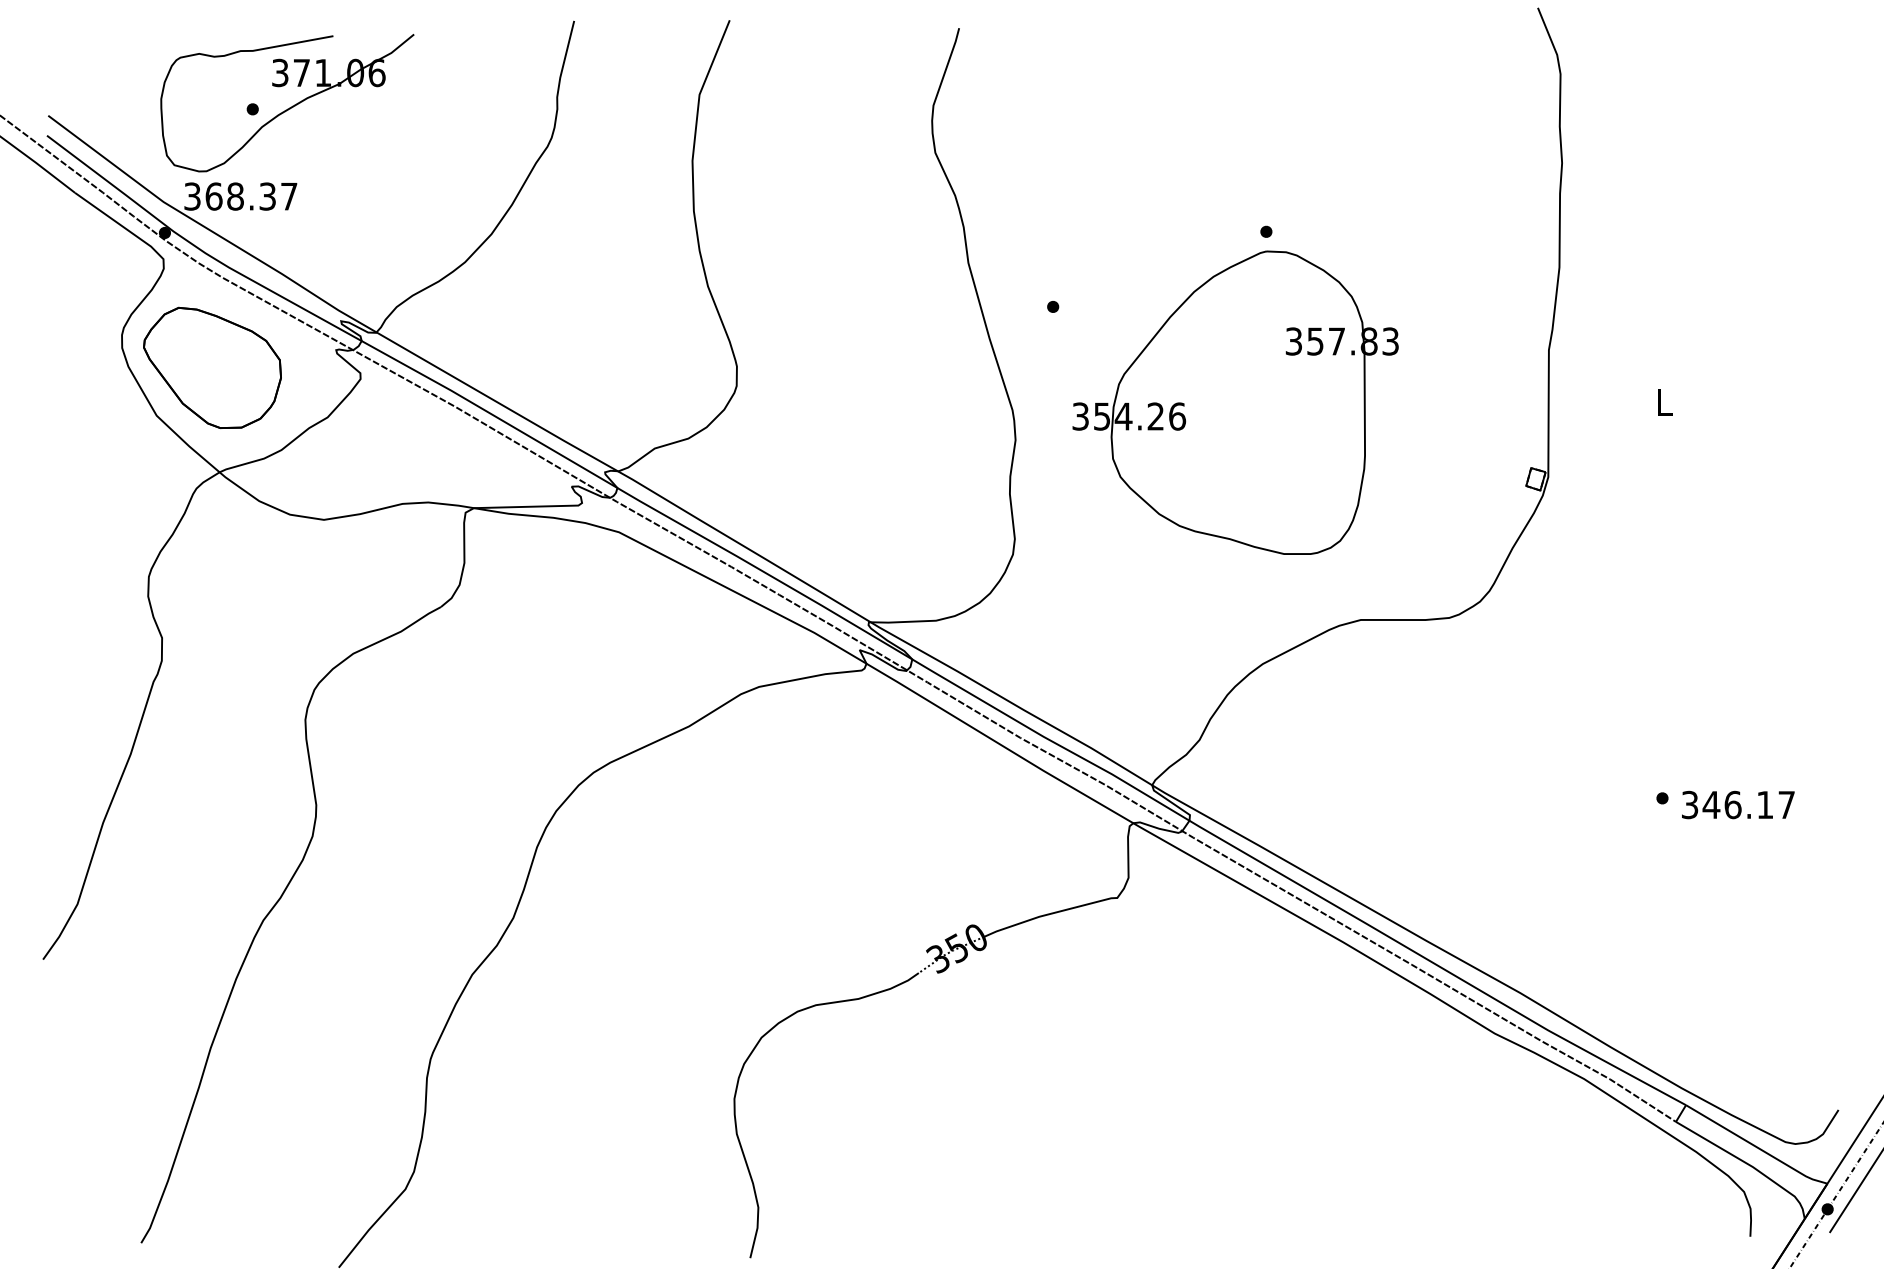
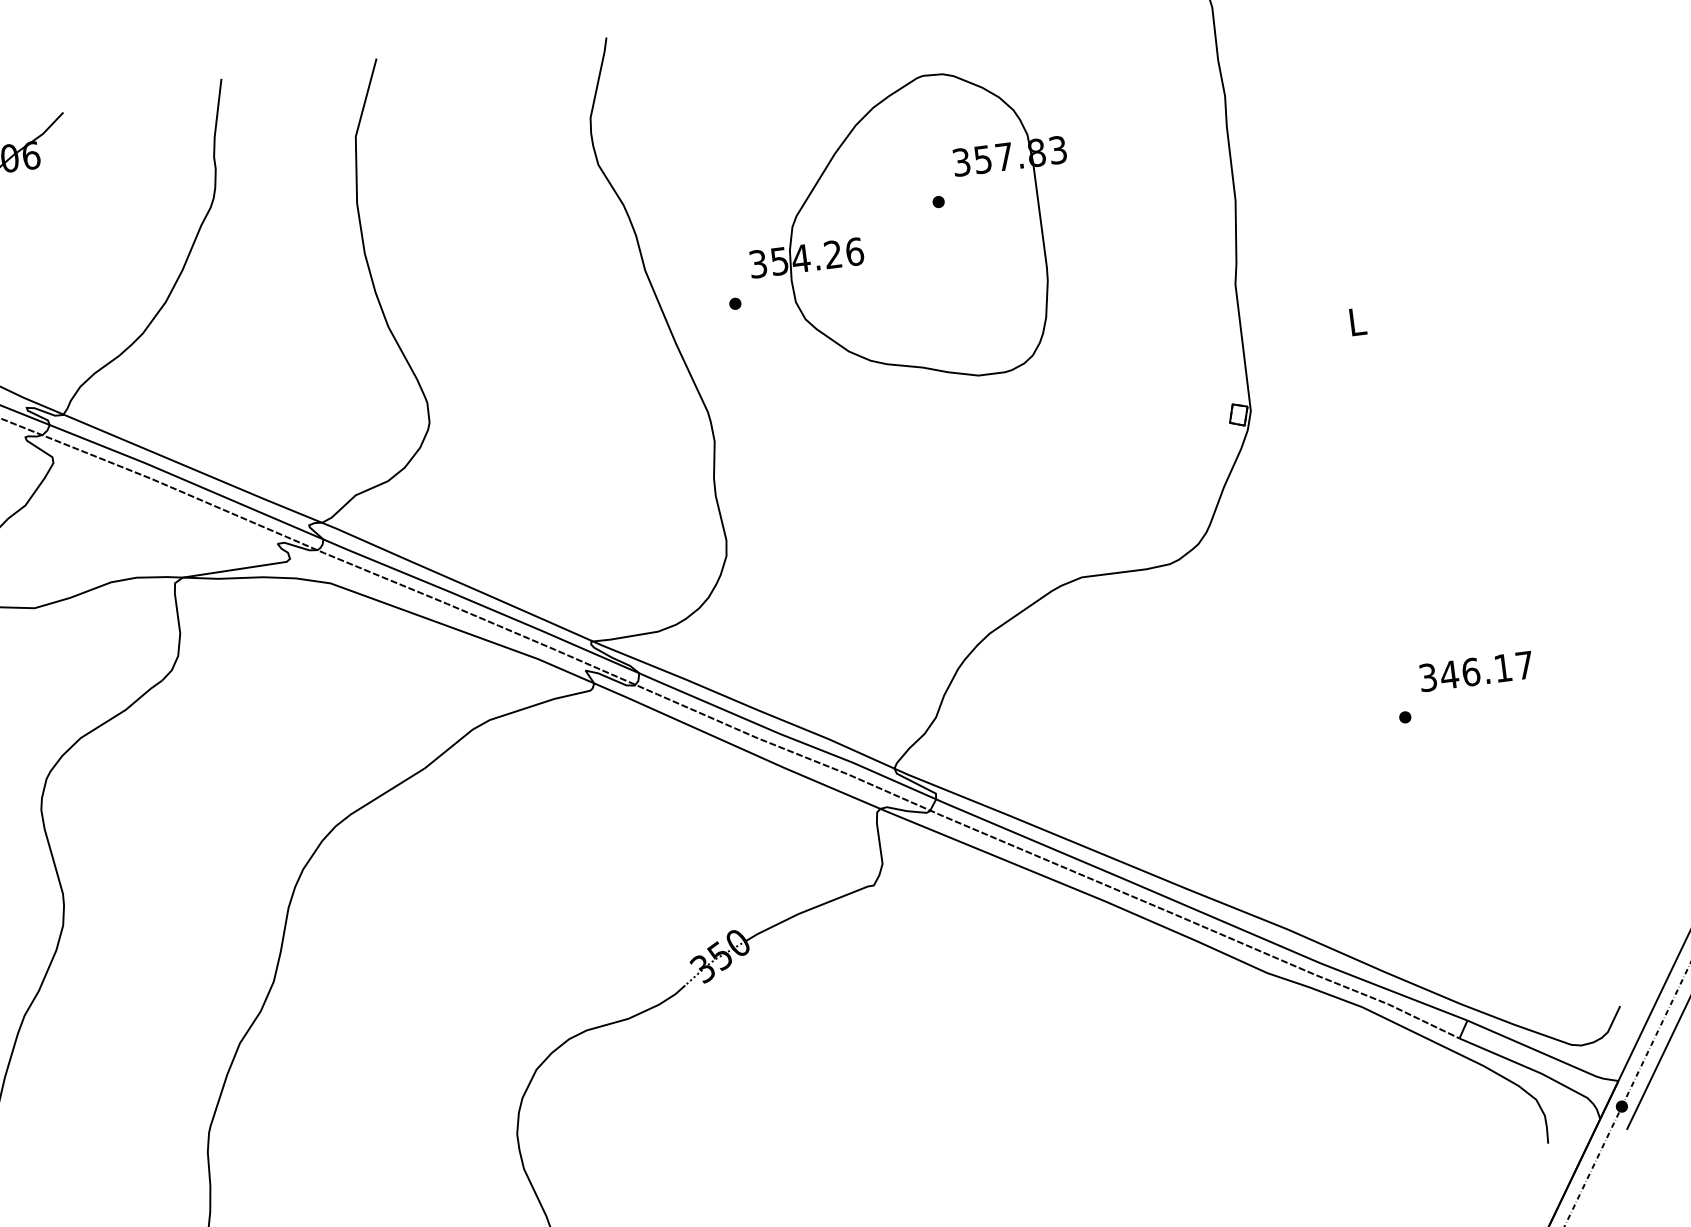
part: (1235, 402) -> (910, 230), moved
text: (1738, 804) -> (1476, 671), moved

